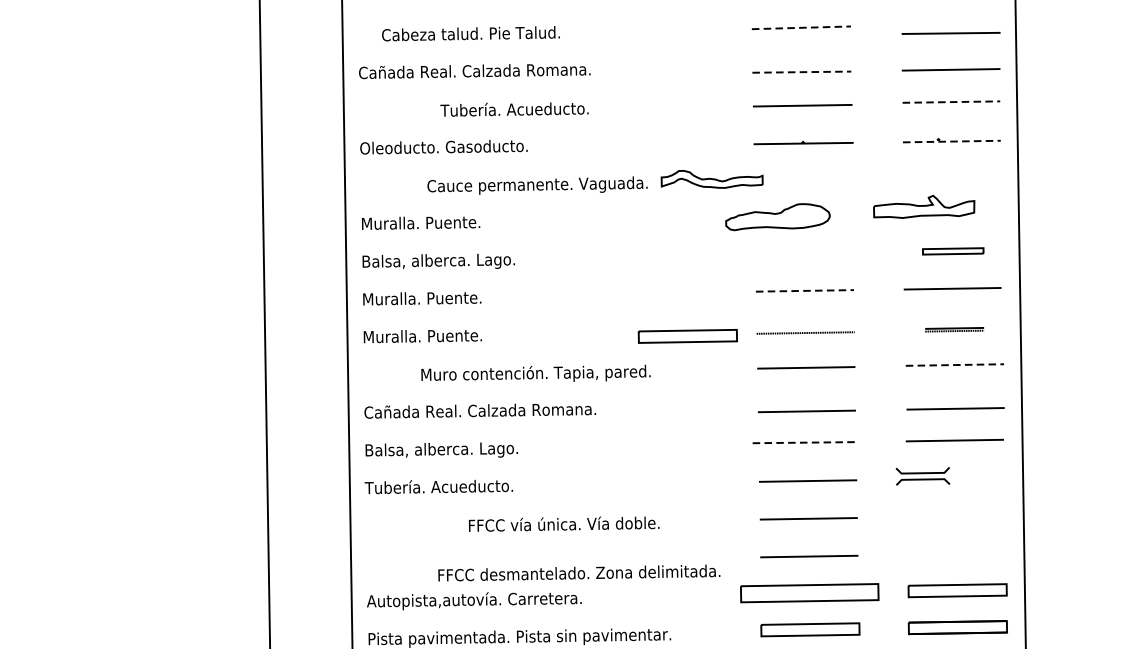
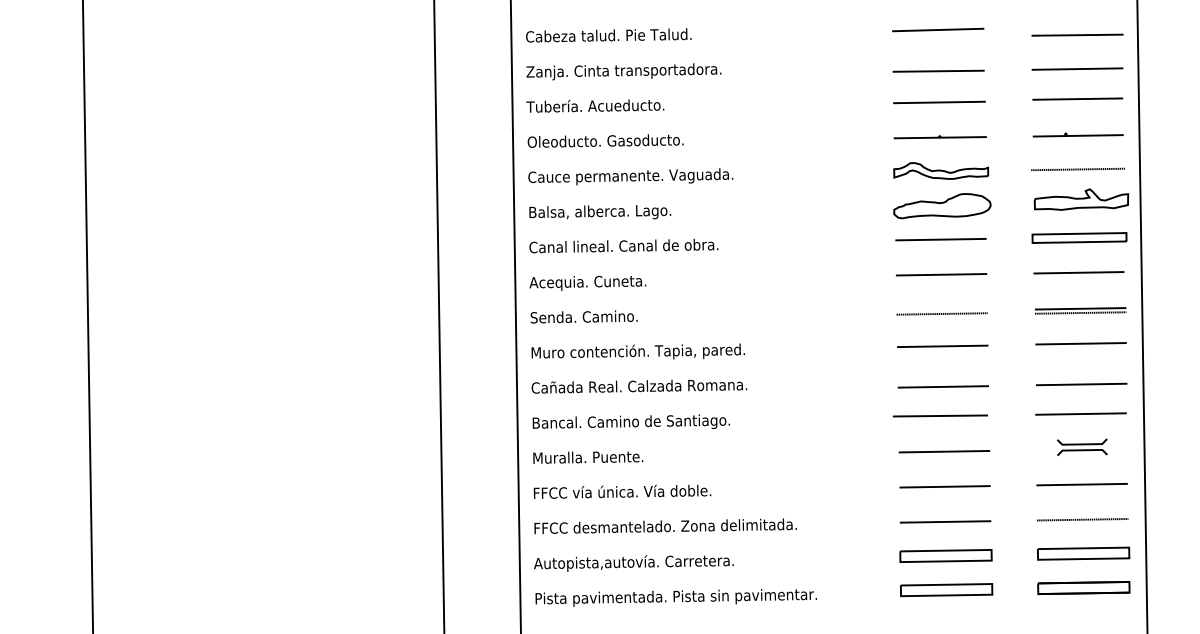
line: (801, 28) -> (938, 30), dashed -> solid
text: (470, 33) -> (608, 35), moved
text: (474, 72) -> (634, 71), Cañada Real. Calzada Romana. -> Zanja. Cinta transportadora.
line: (802, 72) -> (939, 71), dashed -> solid
line: (952, 102) -> (1078, 99), dashed -> solid
text: (514, 108) -> (595, 105), moved
line: (952, 141) -> (1078, 135), dashed -> solid
line: (951, 177) -> (1077, 169), added
part: (712, 178) -> (941, 170), moved
text: (537, 185) -> (630, 176), moved
part: (924, 206) -> (1081, 199), moved
part: (778, 217) -> (942, 206), moved
text: (438, 223) -> (600, 212), Muralla. Puente. -> Balsa, alberca. Lago.
part: (953, 250) -> (1079, 237), size x1.67
line: (803, 252) -> (940, 239), added
text: (463, 260) -> (623, 246), Balsa, alberca. Lago. -> Canal lineal. Canal de obra.
line: (804, 290) -> (941, 274), dashed -> solid
text: (424, 299) -> (587, 282), Muralla. Puente. -> Acequia. Cuneta.
part: (954, 329) -> (1080, 310), size x1.67
text: (422, 335) -> (585, 316), Muralla. Puente. -> Senda. Camino.
part: (687, 336) -> (832, 317), removed
line: (955, 364) -> (1081, 343), dashed -> solid
text: (535, 373) -> (637, 351), moved
line: (803, 442) -> (940, 415), dashed -> solid
text: (480, 448) -> (639, 421), Balsa, alberca. Lago. -> Bancal. Camino de Santiago.
part: (923, 475) -> (1082, 446), moved
text: (438, 486) -> (600, 456), Tubería. Acueducto. -> Muralla. Puente.
line: (955, 516) -> (1081, 484), added
text: (564, 523) -> (622, 491), moved
line: (956, 553) -> (1082, 519), added
text: (579, 573) -> (665, 526), moved
part: (809, 592) -> (945, 555), size x0.71

